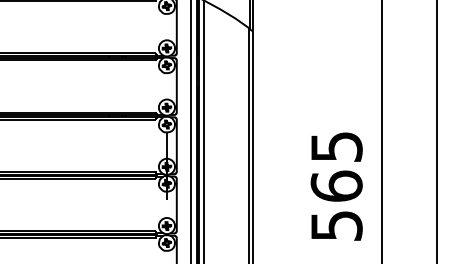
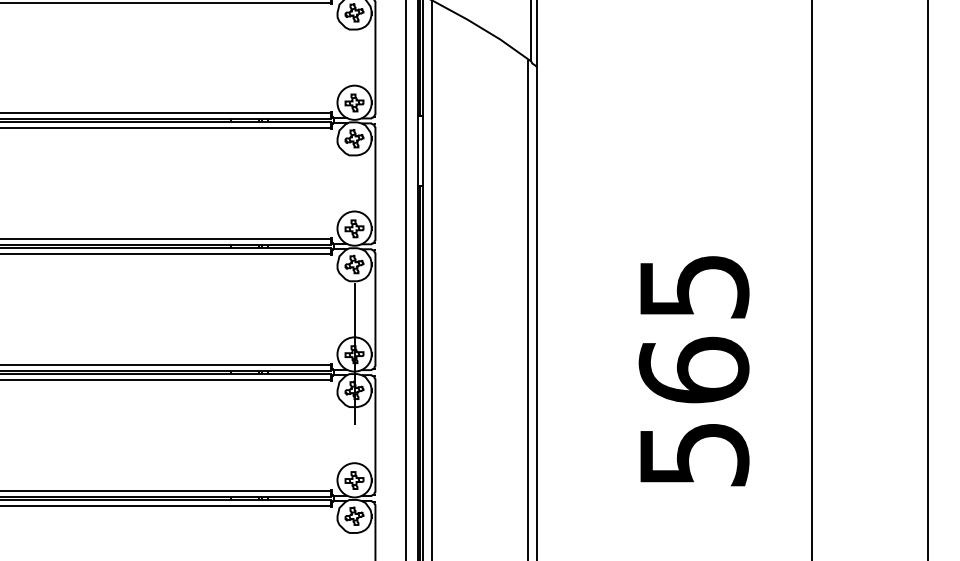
text: (336, 186) -> (693, 370), moved

